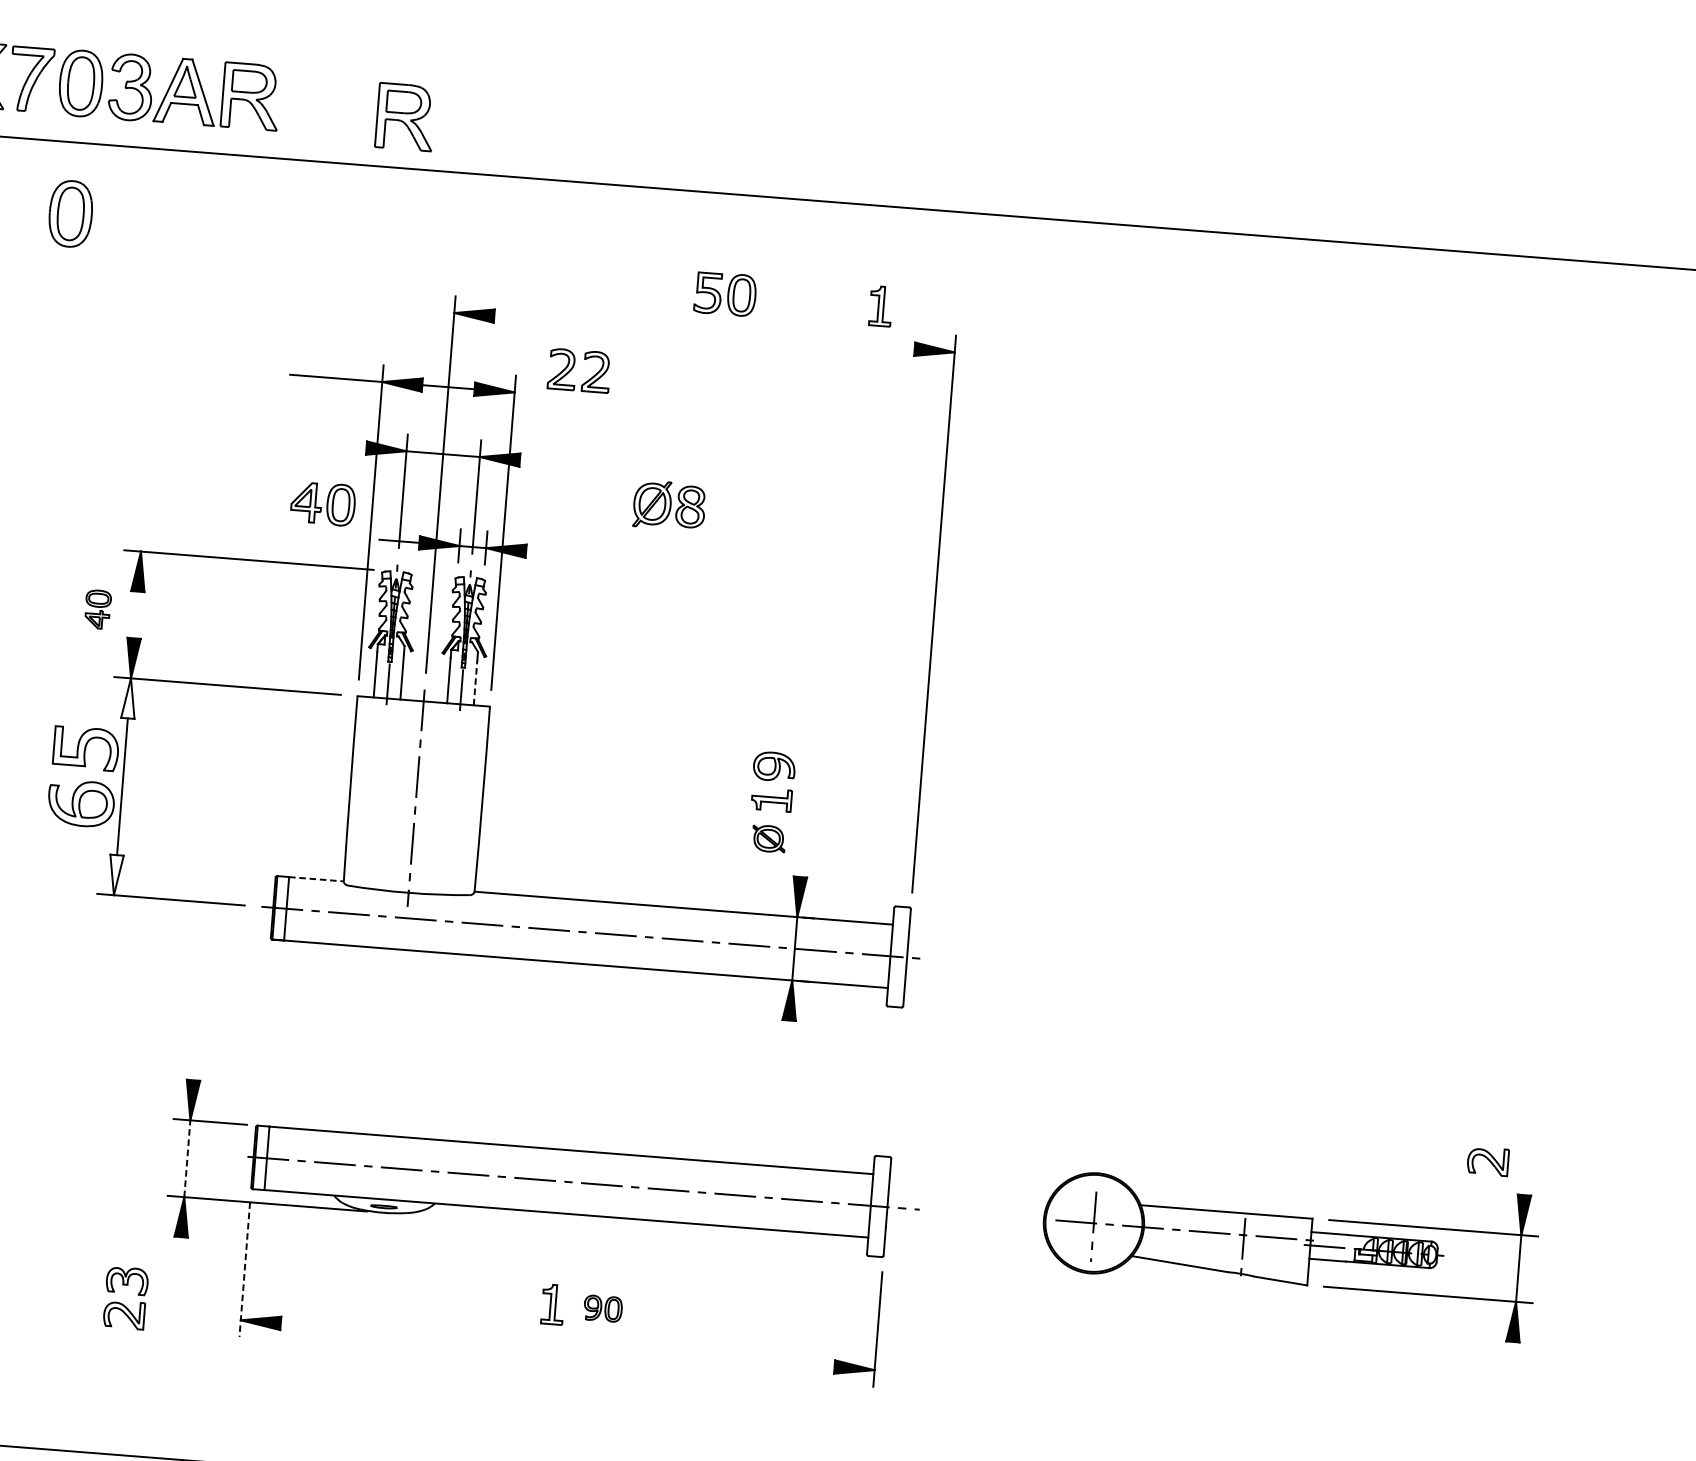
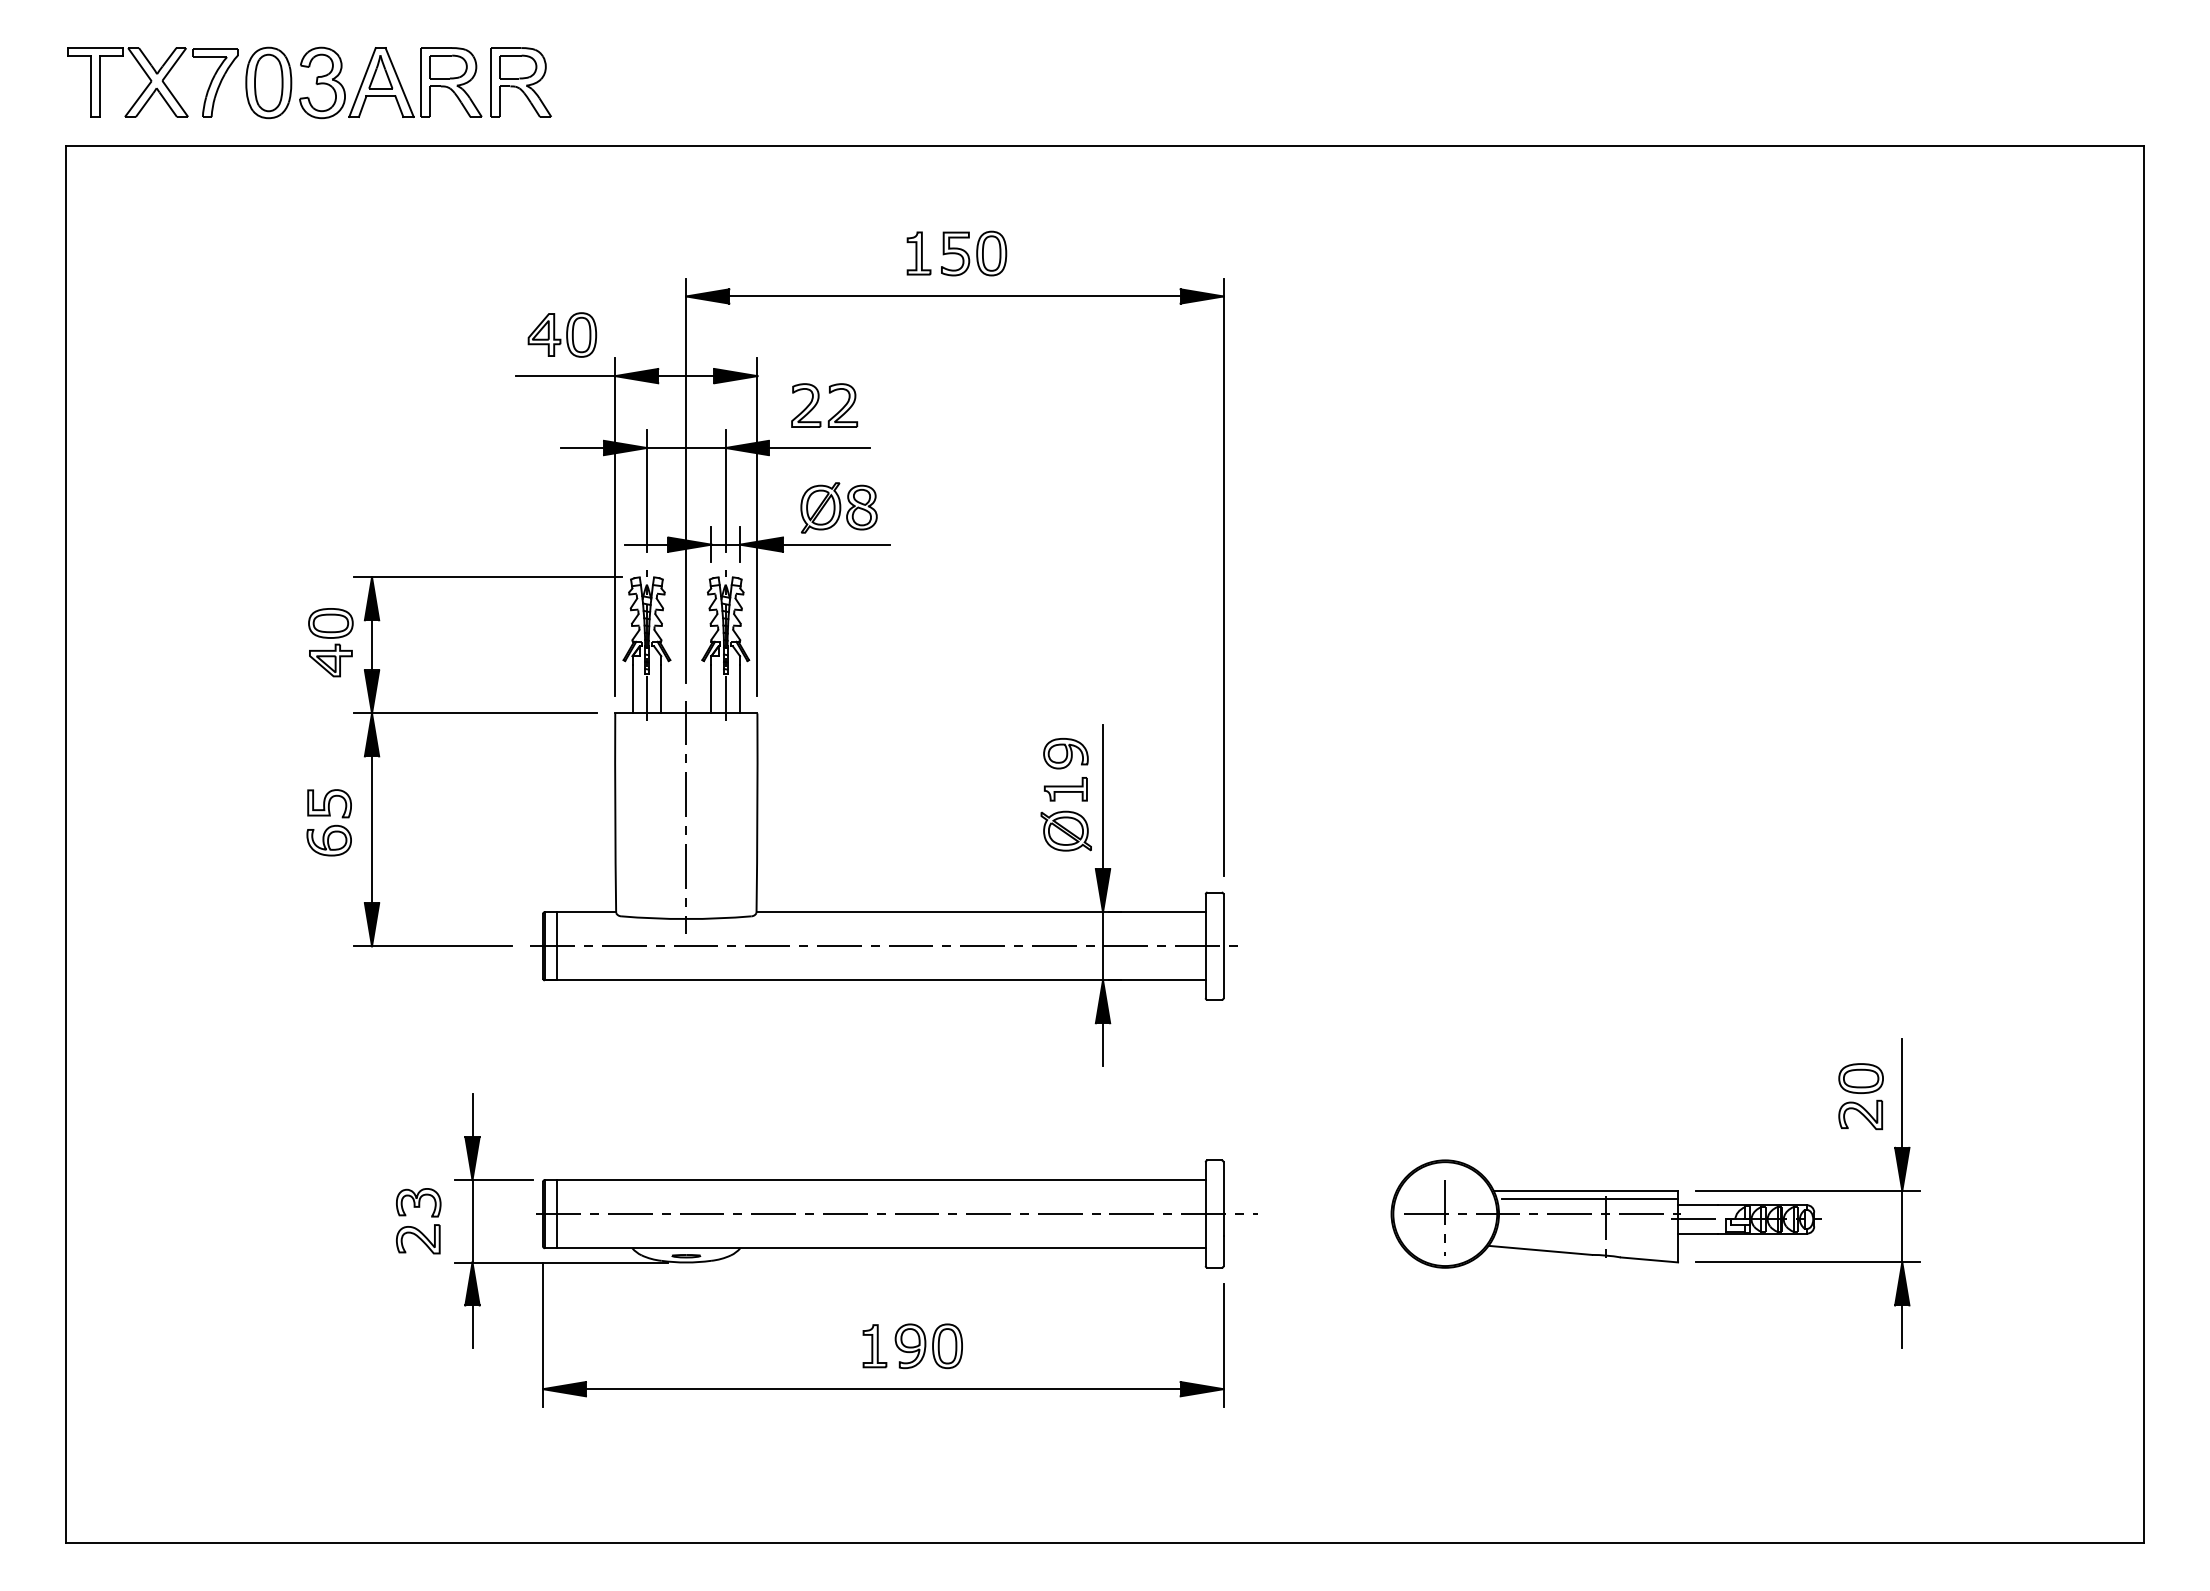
part: (405, 117) -> (520, 82), moved
part: (70, 213) -> (268, 222), removed
part: (880, 306) -> (918, 253), moved
line: (704, 332) -> (954, 296), added
part: (573, 367) -> (818, 402), moved
line: (345, 446) -> (581, 448), added
line: (567, 464) -> (819, 448), added
part: (323, 503) -> (562, 334), moved
part: (668, 505) -> (838, 507), moved
line: (576, 555) -> (836, 544), added
part: (97, 609) -> (330, 642), size x1.67
line: (136, 615) -> (372, 645), added
line: (476, 682) -> (740, 688), dashed -> solid
fill: (128, 697) -> (371, 734), added
part: (82, 776) -> (328, 822), size x0.62
line: (806, 809) -> (1103, 796), added
part: (768, 838) -> (1065, 830), size x1.43
fill: (115, 874) -> (371, 924), added
line: (317, 879) -> (587, 912), dashed -> solid
line: (788, 1040) -> (1103, 1044), added
line: (195, 1060) -> (472, 1115), added
part: (1490, 1127) -> (1860, 1078), added
line: (1528, 1143) -> (1902, 1092), added
line: (187, 1158) -> (472, 1220), dashed -> solid
line: (1229, 1219) -> (1589, 1198), added
line: (179, 1256) -> (472, 1326), added
line: (245, 1270) -> (543, 1335), dashed -> solid
part: (122, 1303) -> (415, 1227), moved
part: (602, 1308) -> (928, 1346), size x1.67
line: (557, 1345) -> (883, 1389), added
line: (1511, 1361) -> (1902, 1326), added

